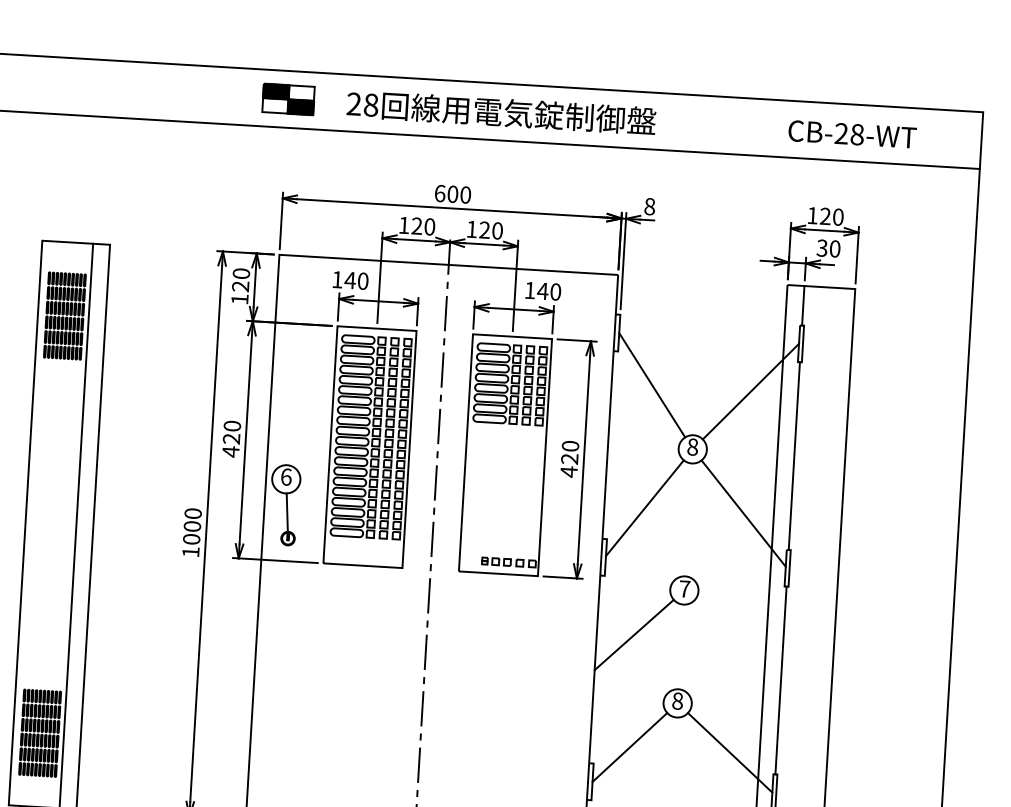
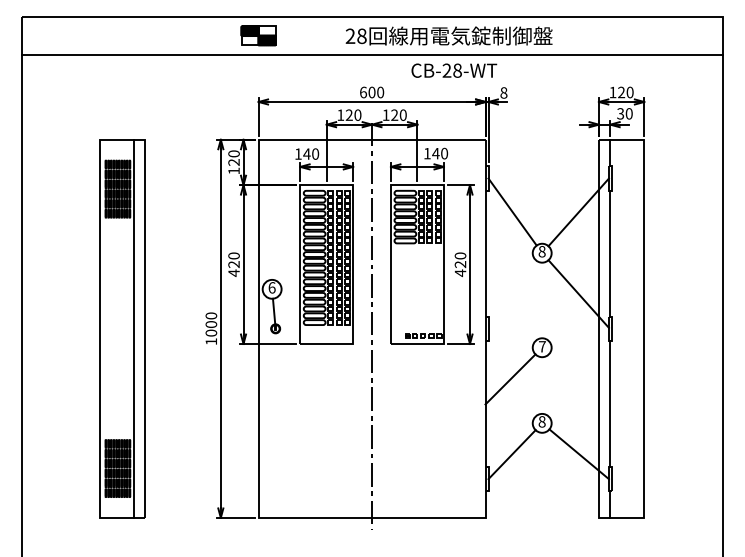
text: (500, 111) -> (448, 35), moved
text: (852, 134) -> (454, 70), moved
line: (644, 506) -> (512, 293), removed

